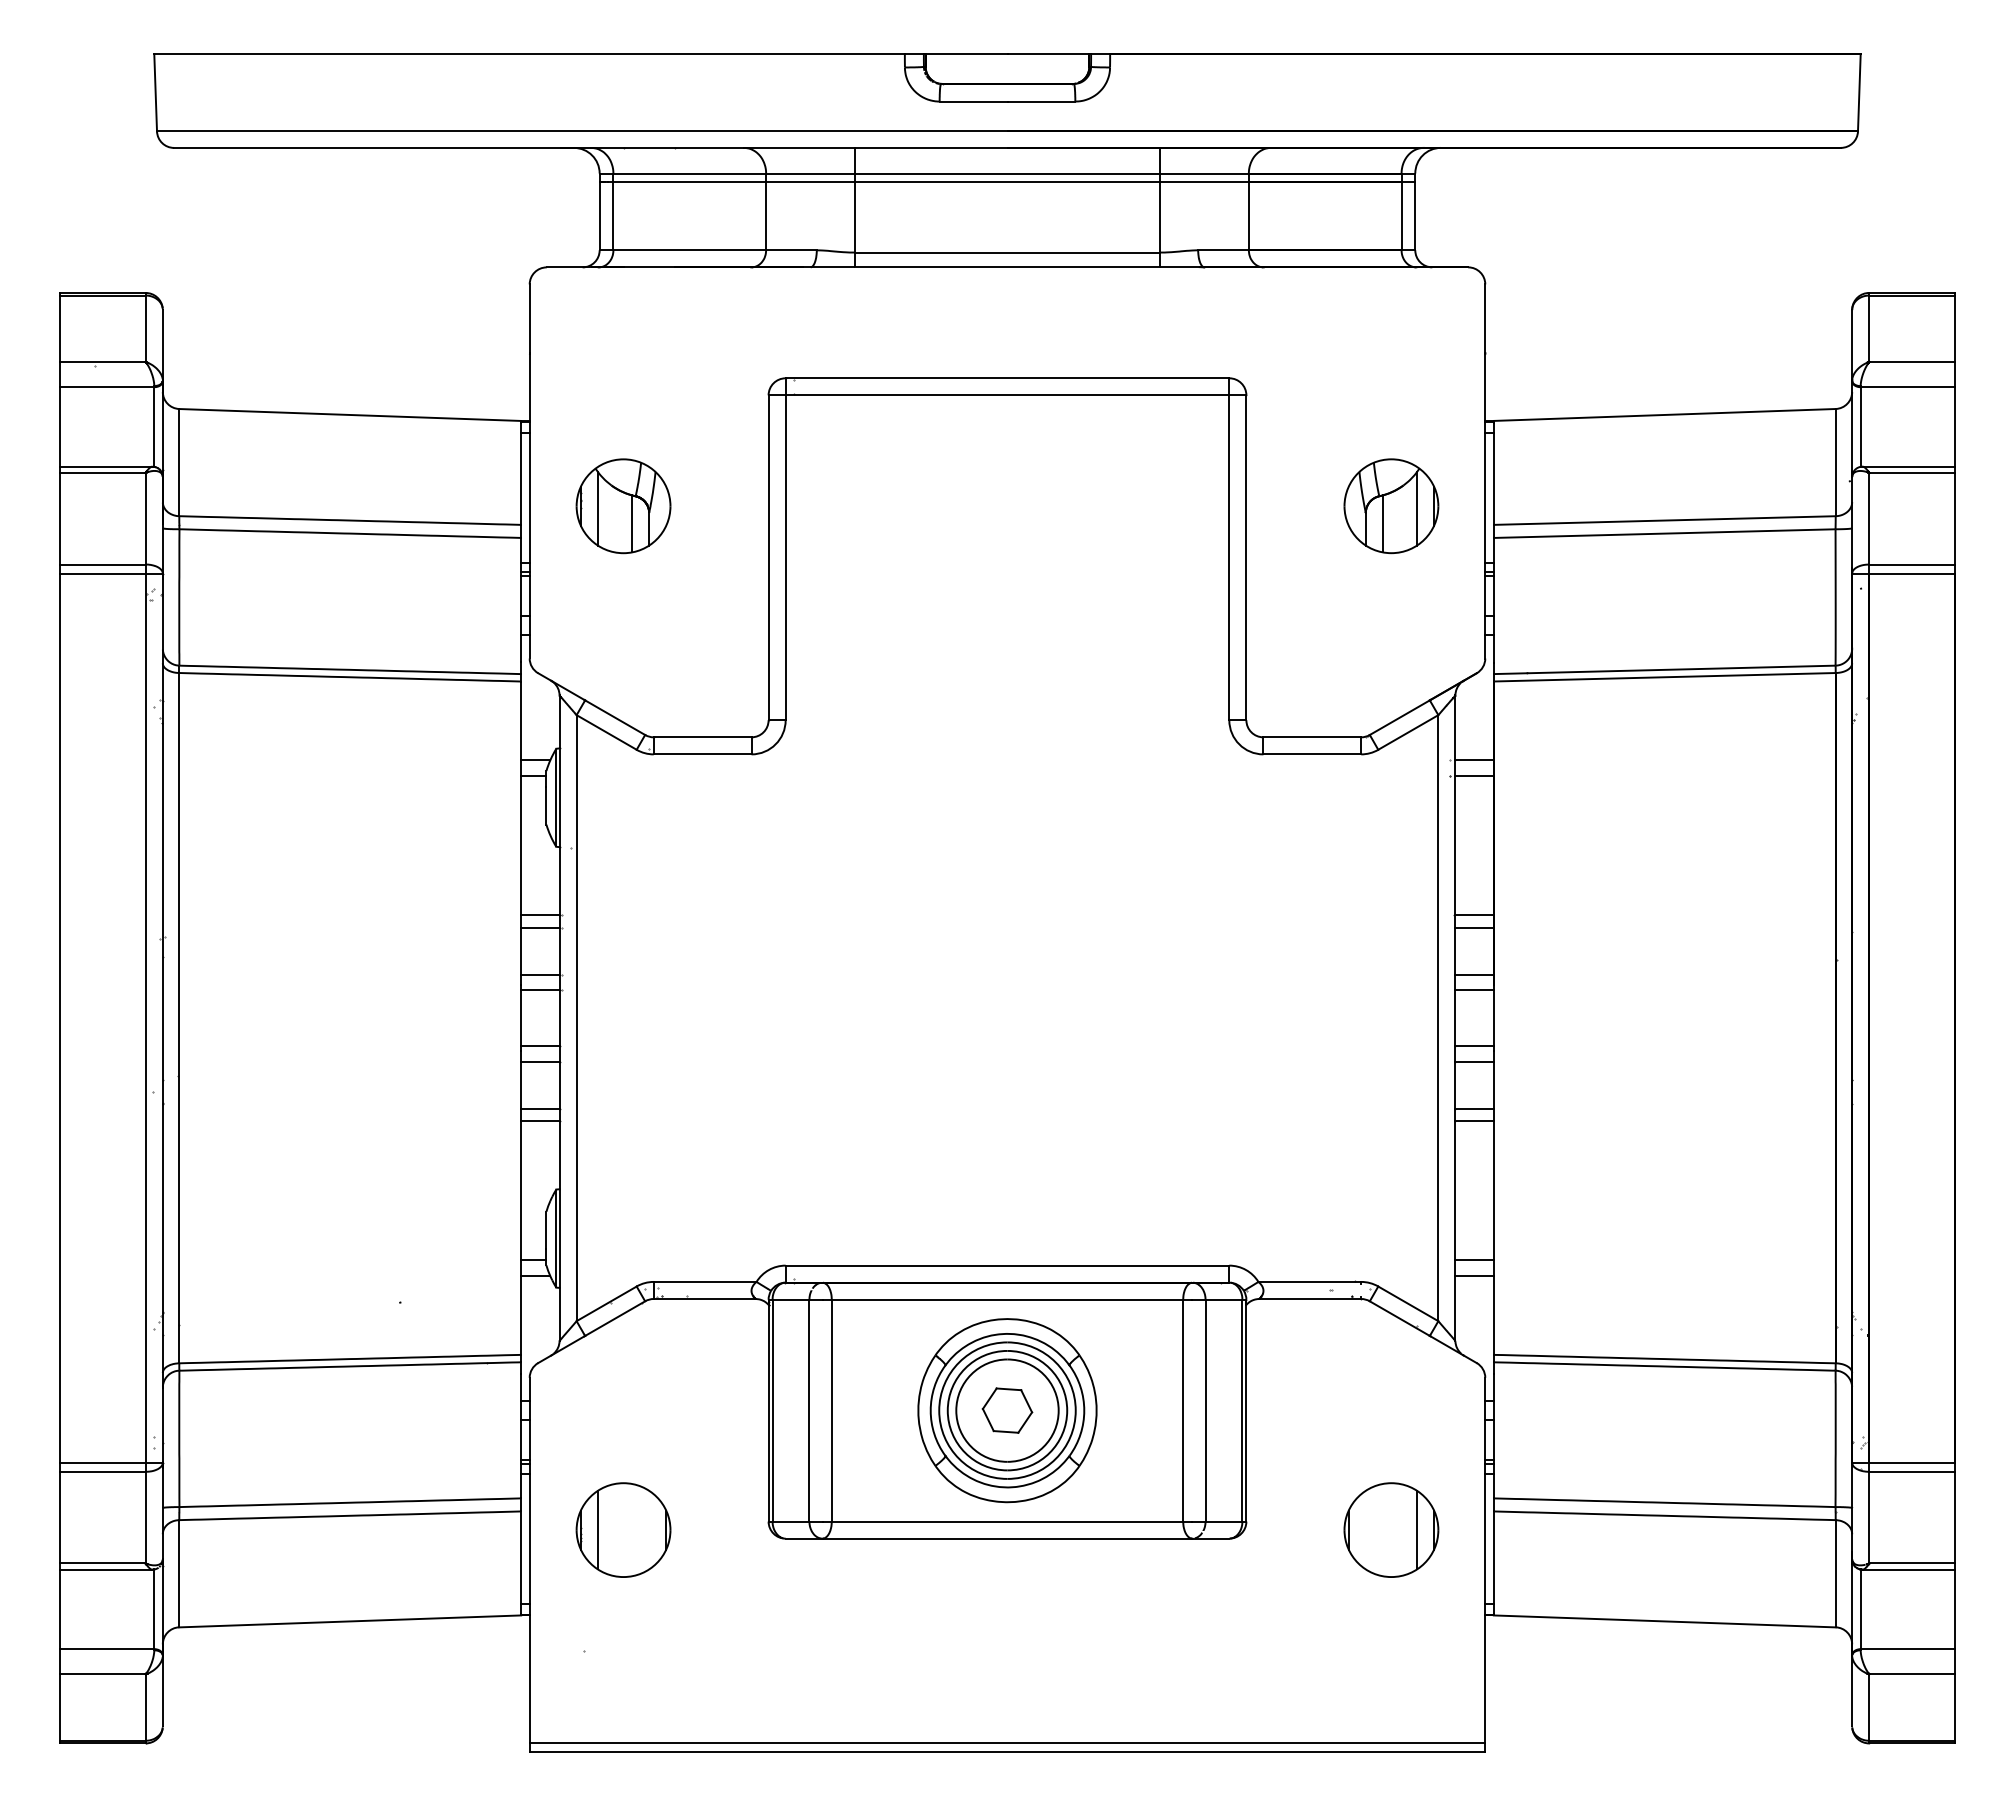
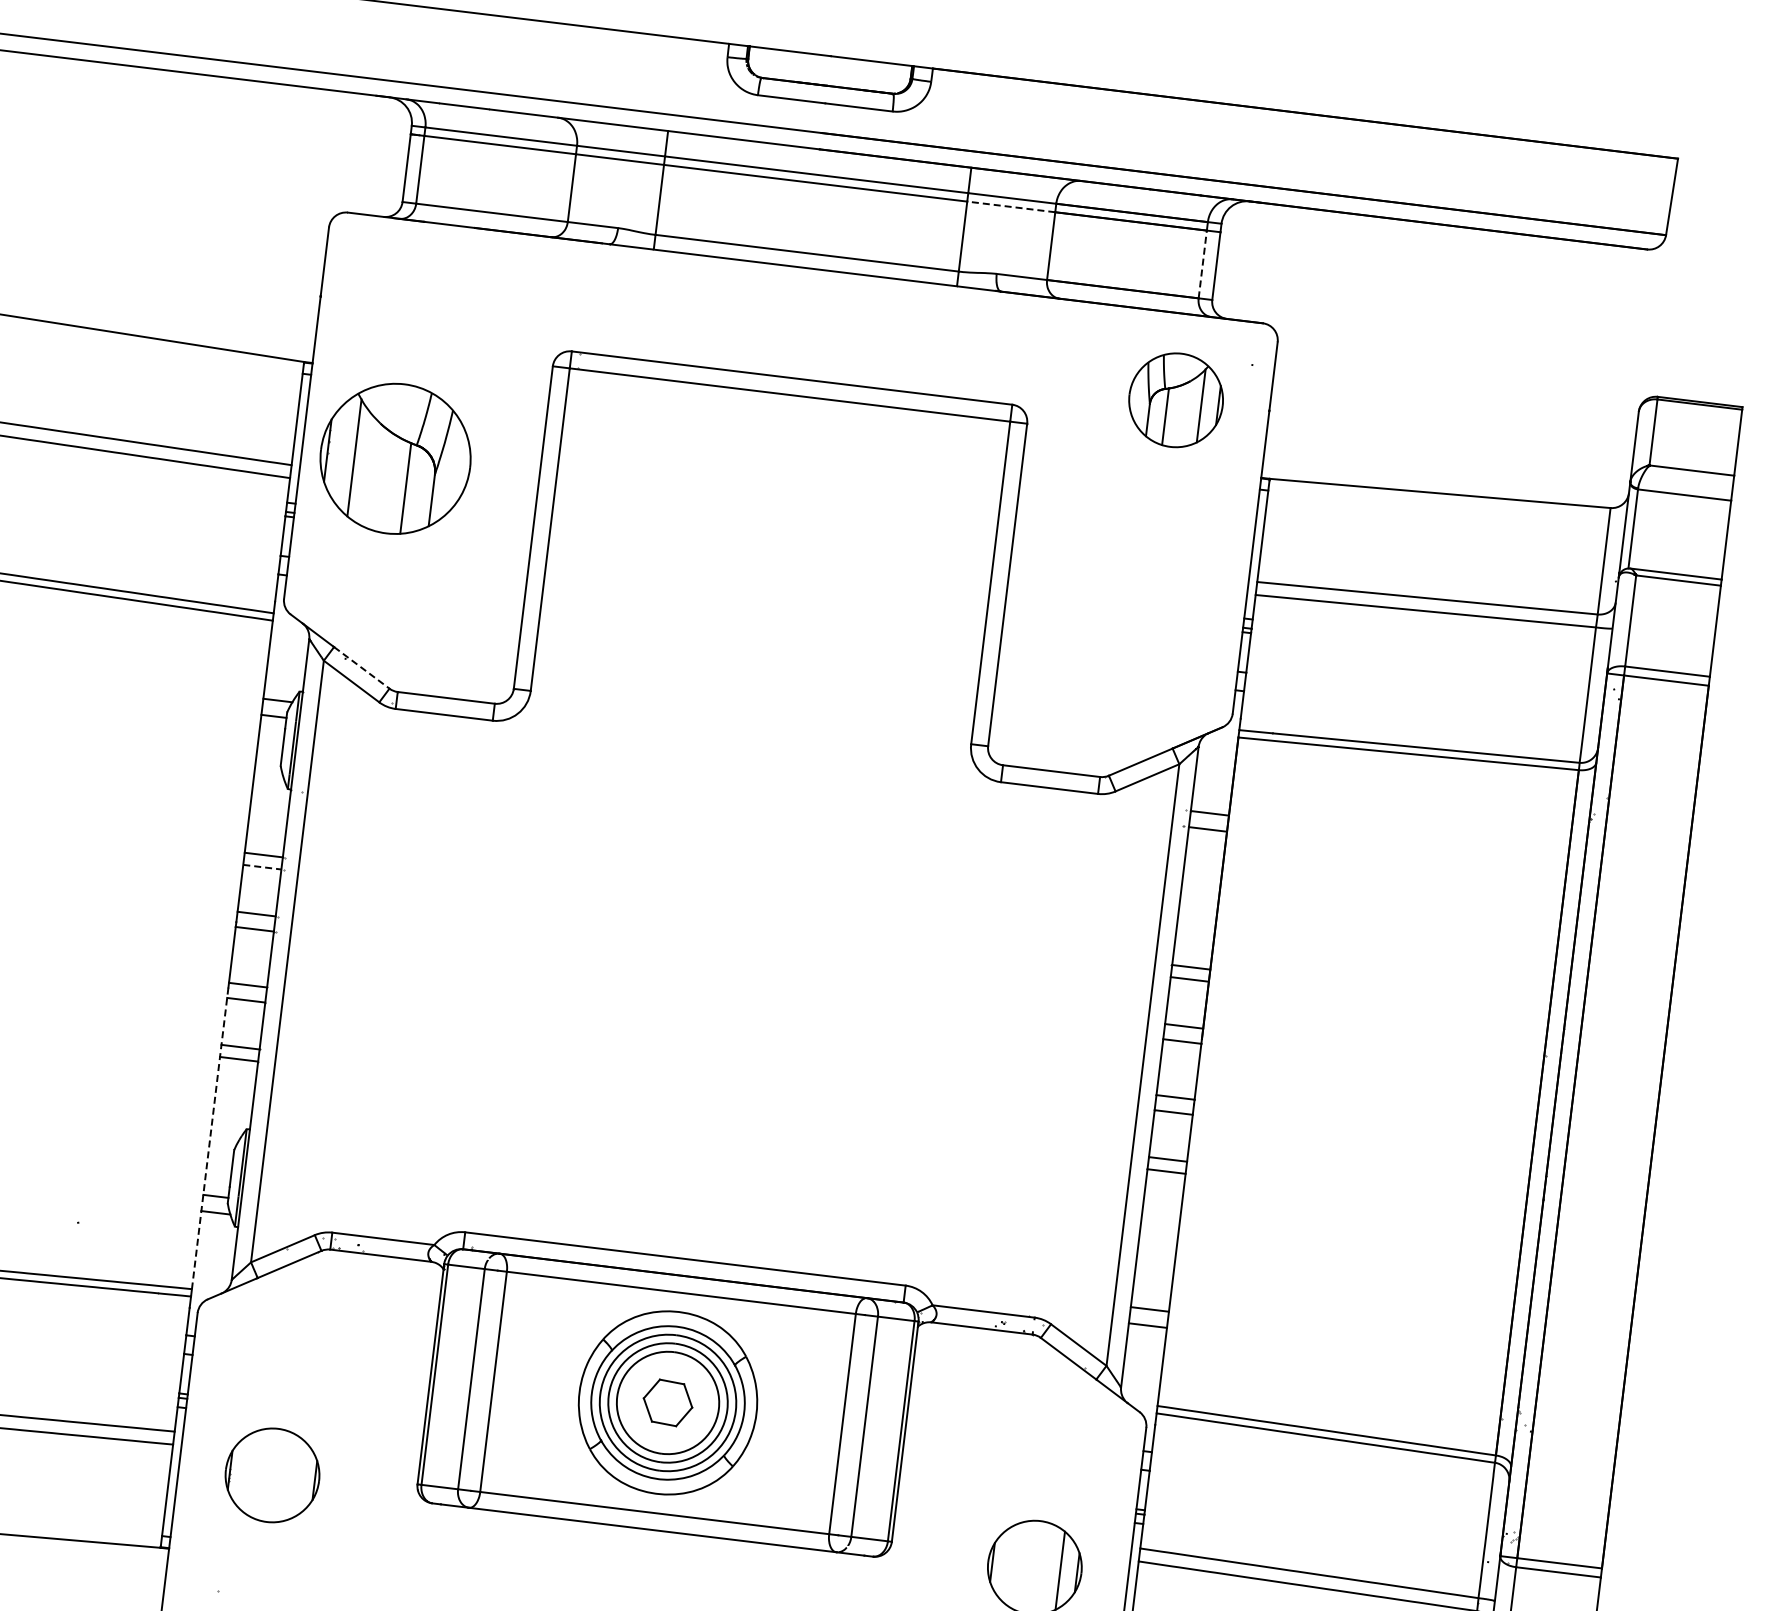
line: (1204, 182) -> (1011, 207), solid -> dashed
line: (1401, 215) -> (1202, 263), solid -> dashed
part: (623, 506) -> (395, 459), size x1.6
part: (1391, 506) -> (1176, 400), moved
line: (615, 717) -> (362, 667), solid -> dashed
line: (540, 927) -> (262, 867), solid -> dashed
line: (521, 1203) -> (210, 1138), solid -> dashed
line: (597, 1529) -> (246, 1471), removed

